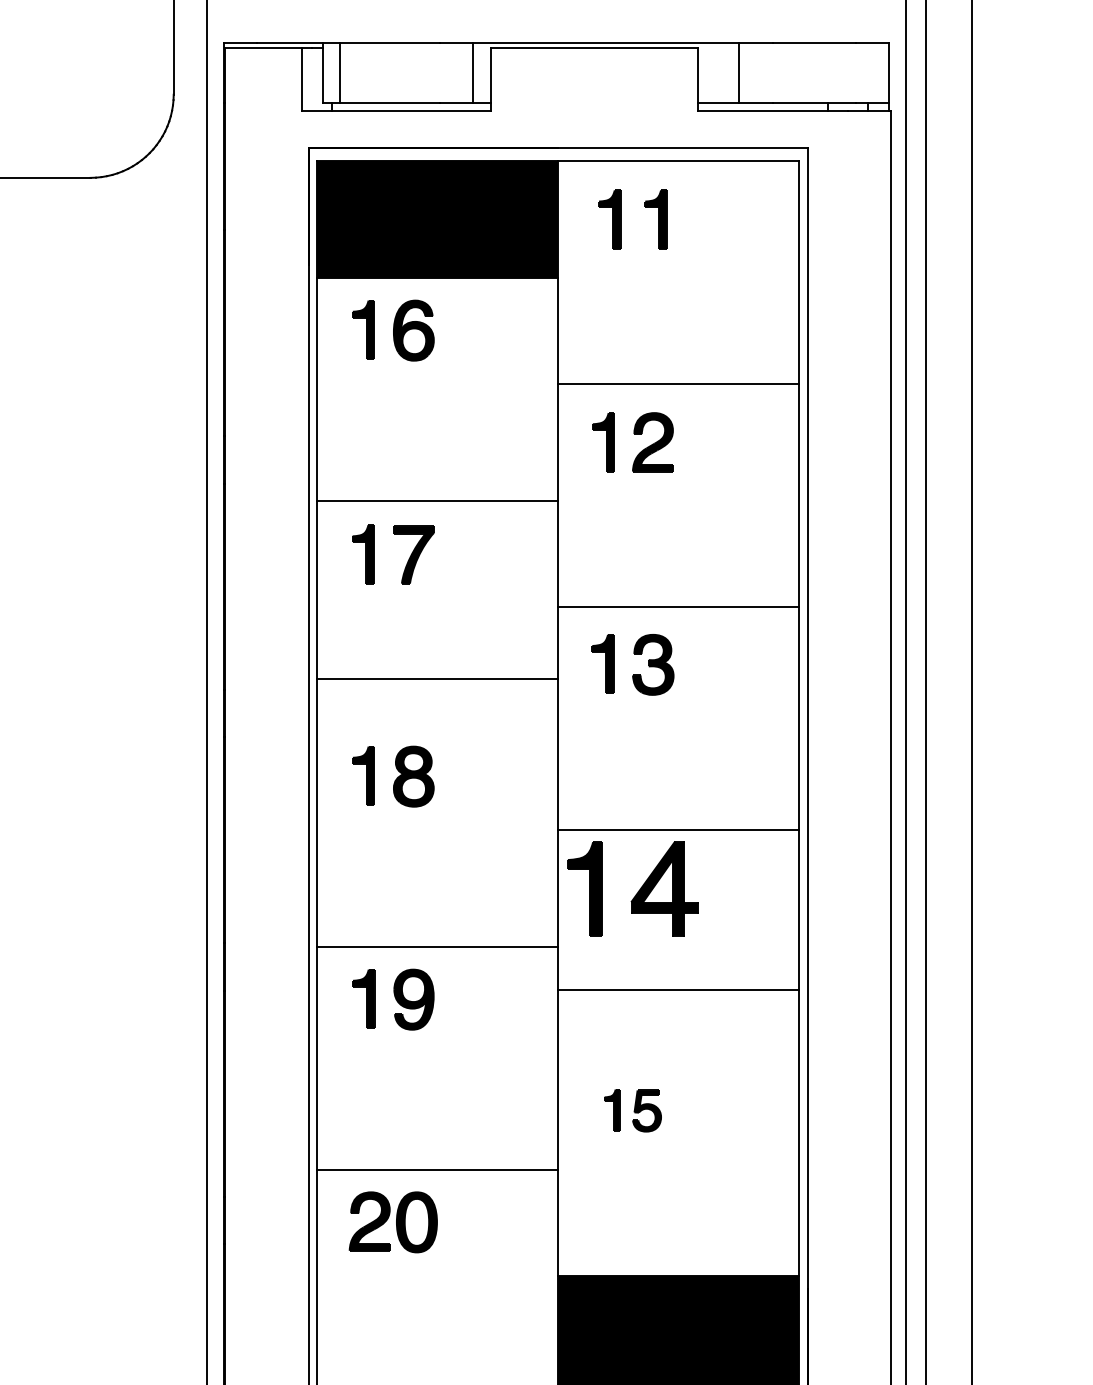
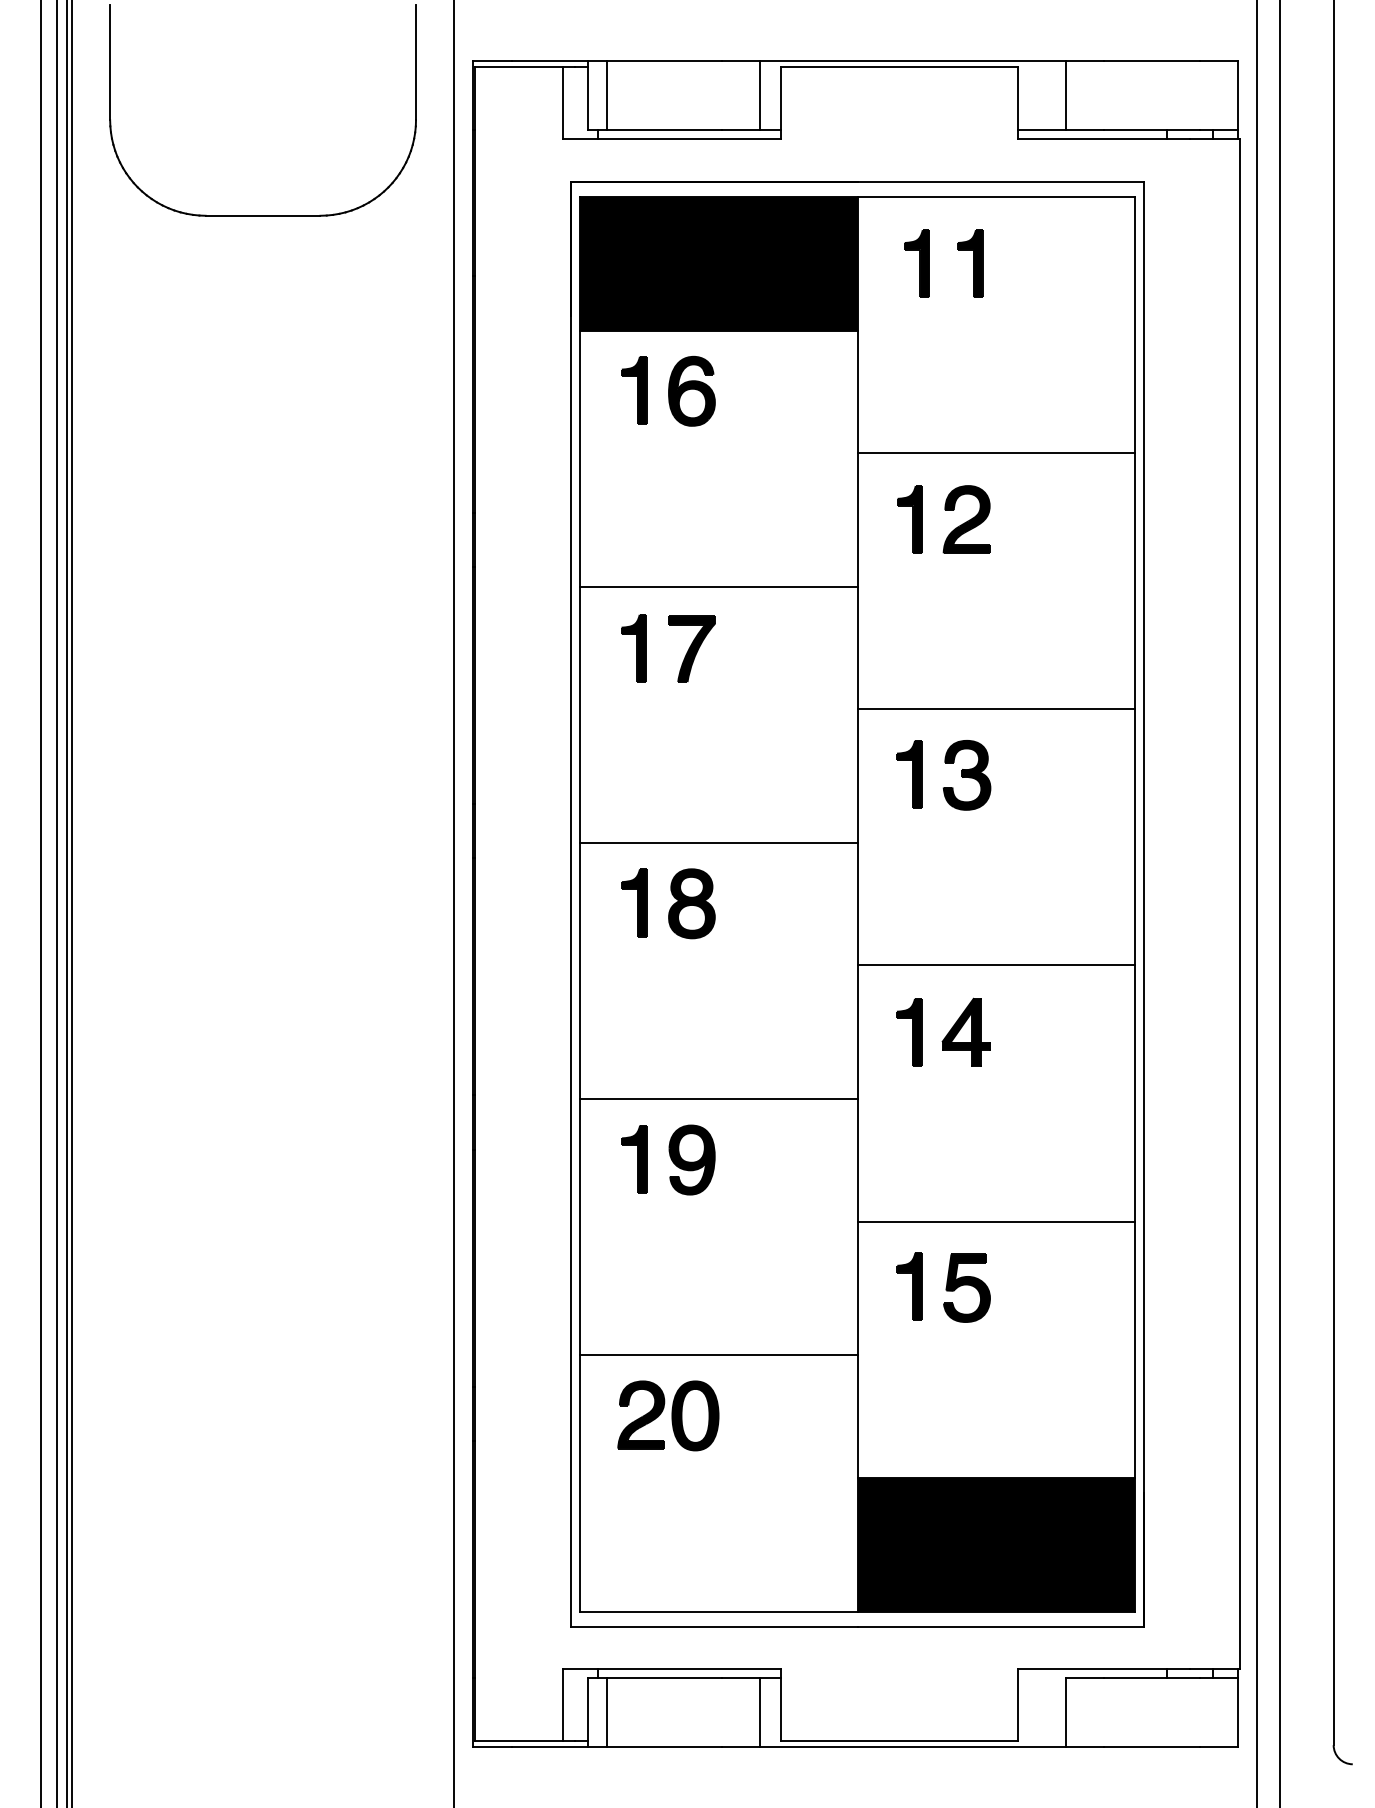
line: (436, 678) -> (718, 843), moved
part: (632, 887) -> (943, 1031), size x0.62
line: (678, 989) -> (995, 1221), moved
part: (632, 1110) -> (943, 1287), size x1.43

